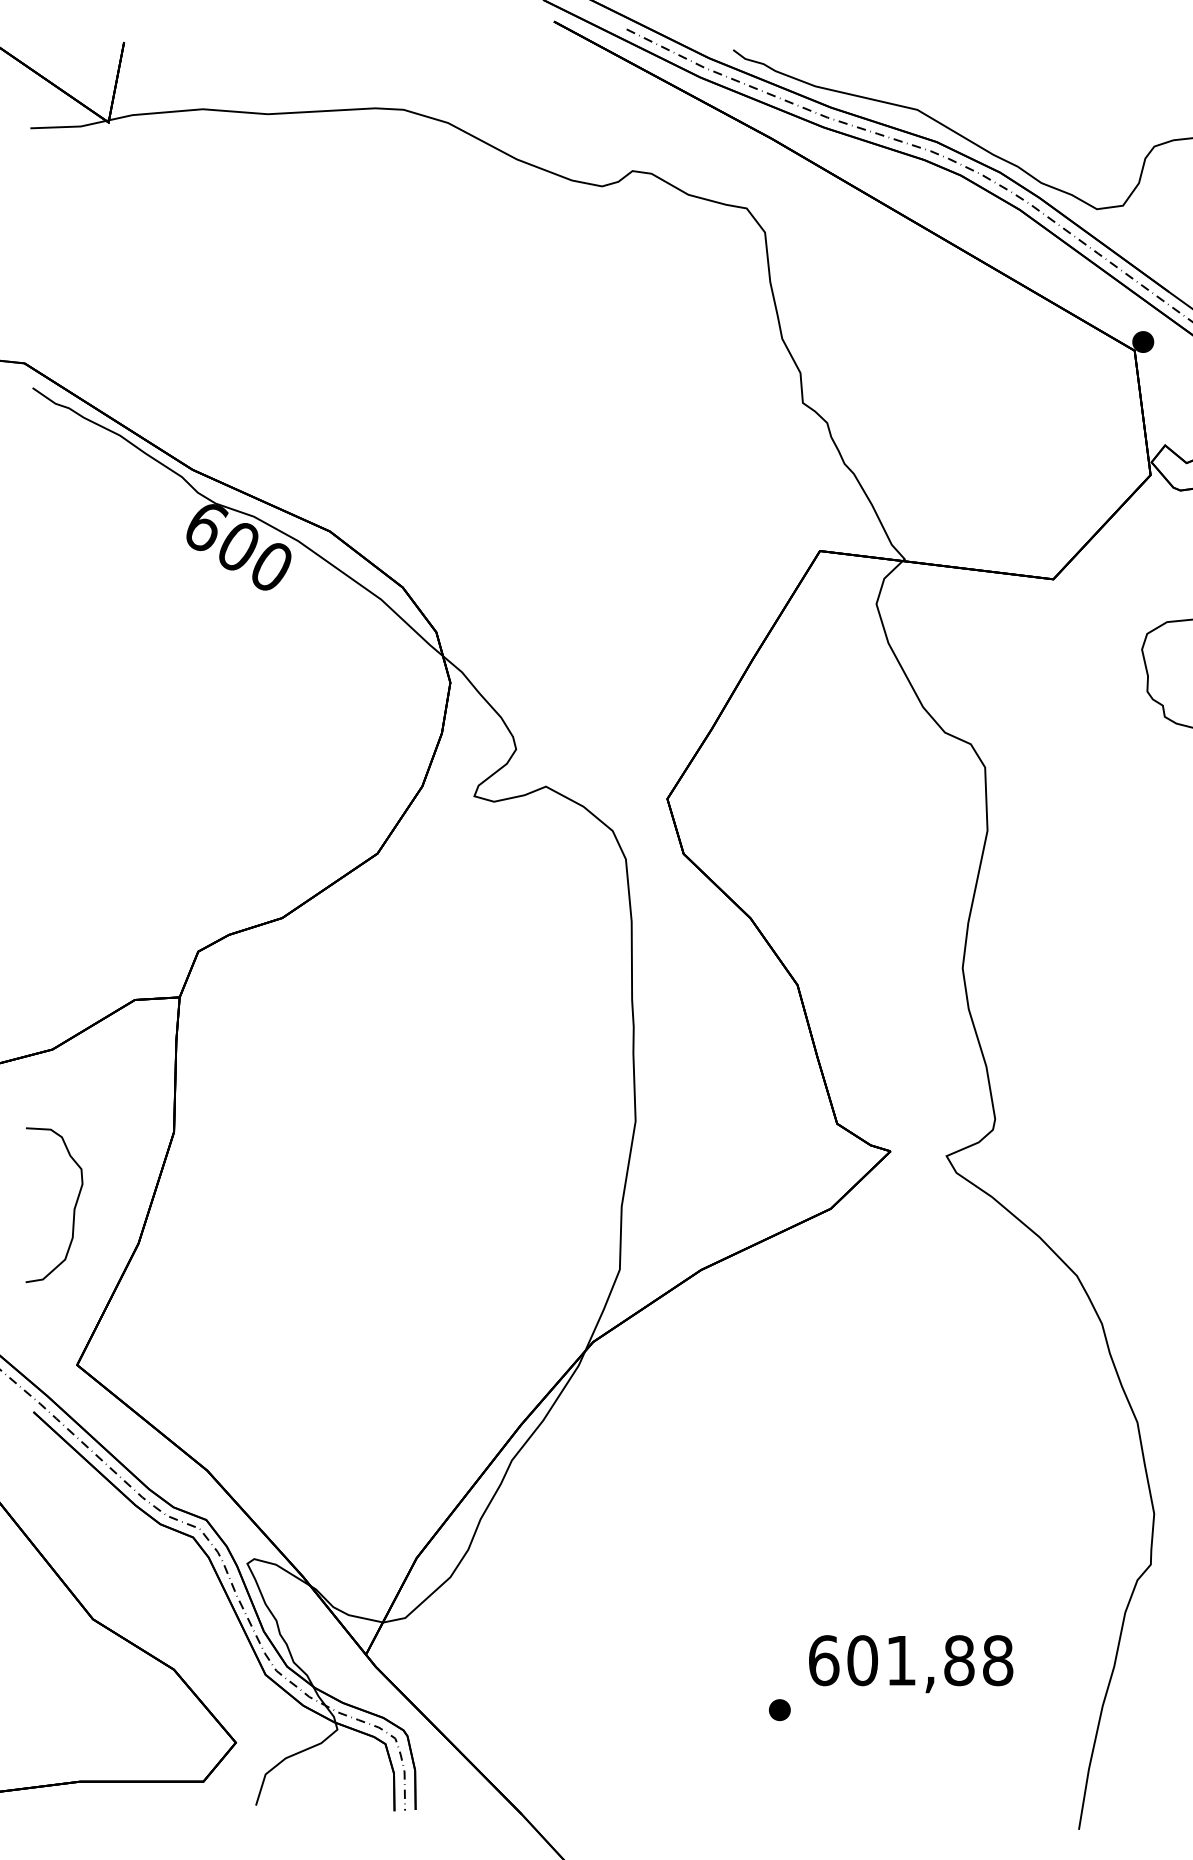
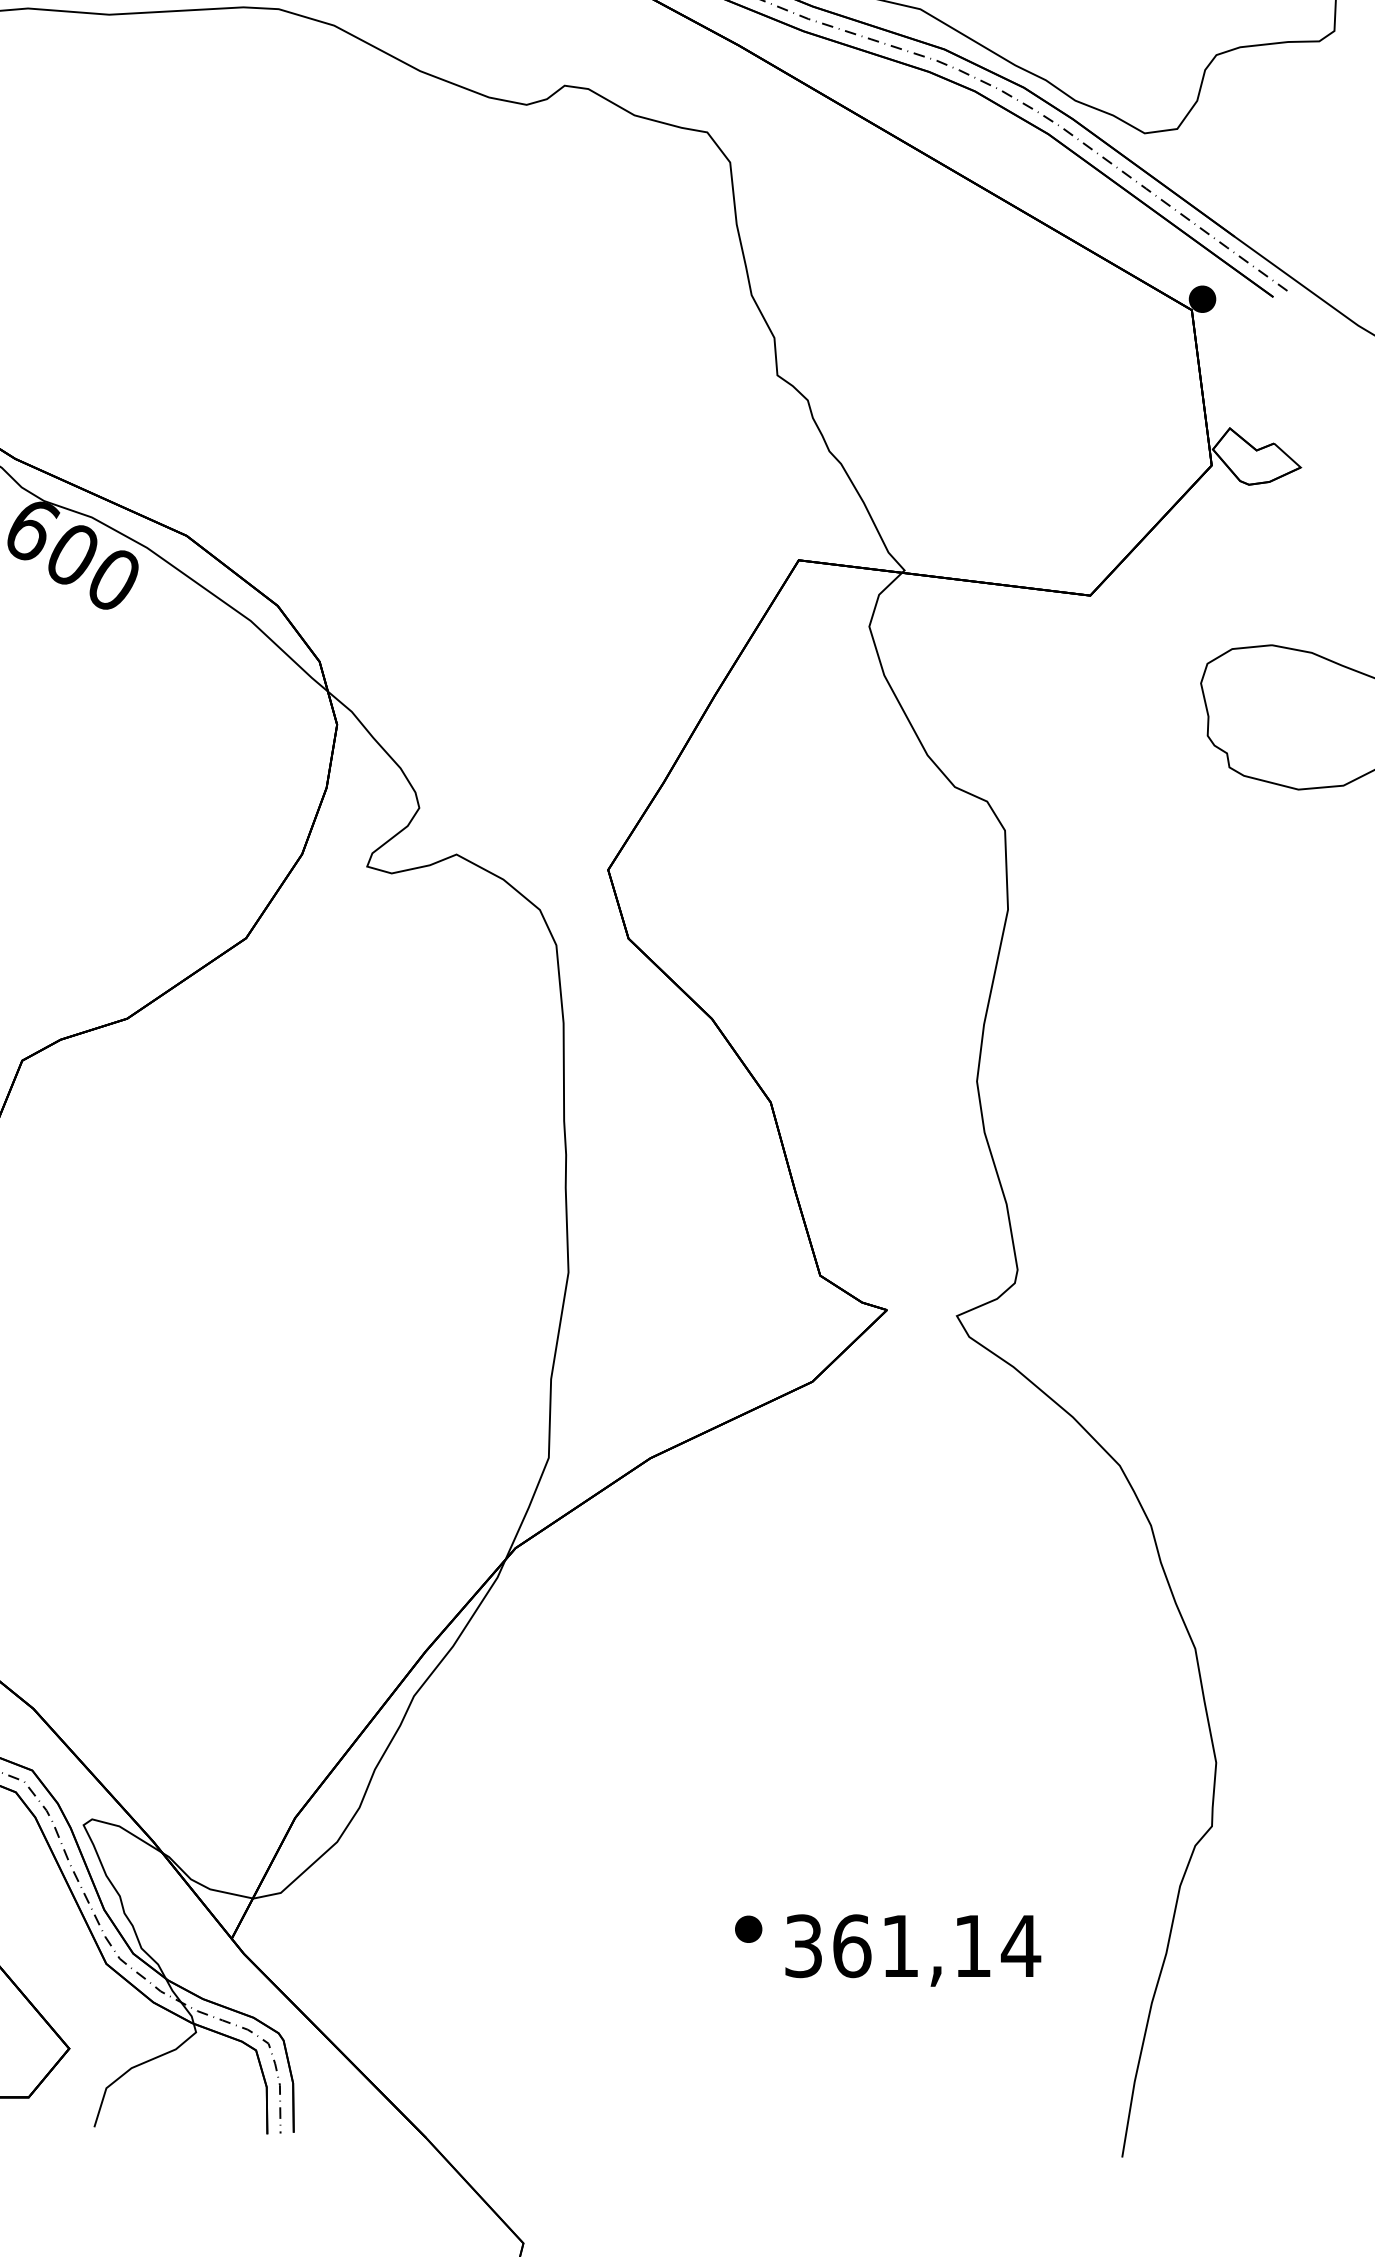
text: (911, 1660) -> (913, 1946), 601,88 -> 361,14
part: (779, 1709) -> (748, 1928), moved

